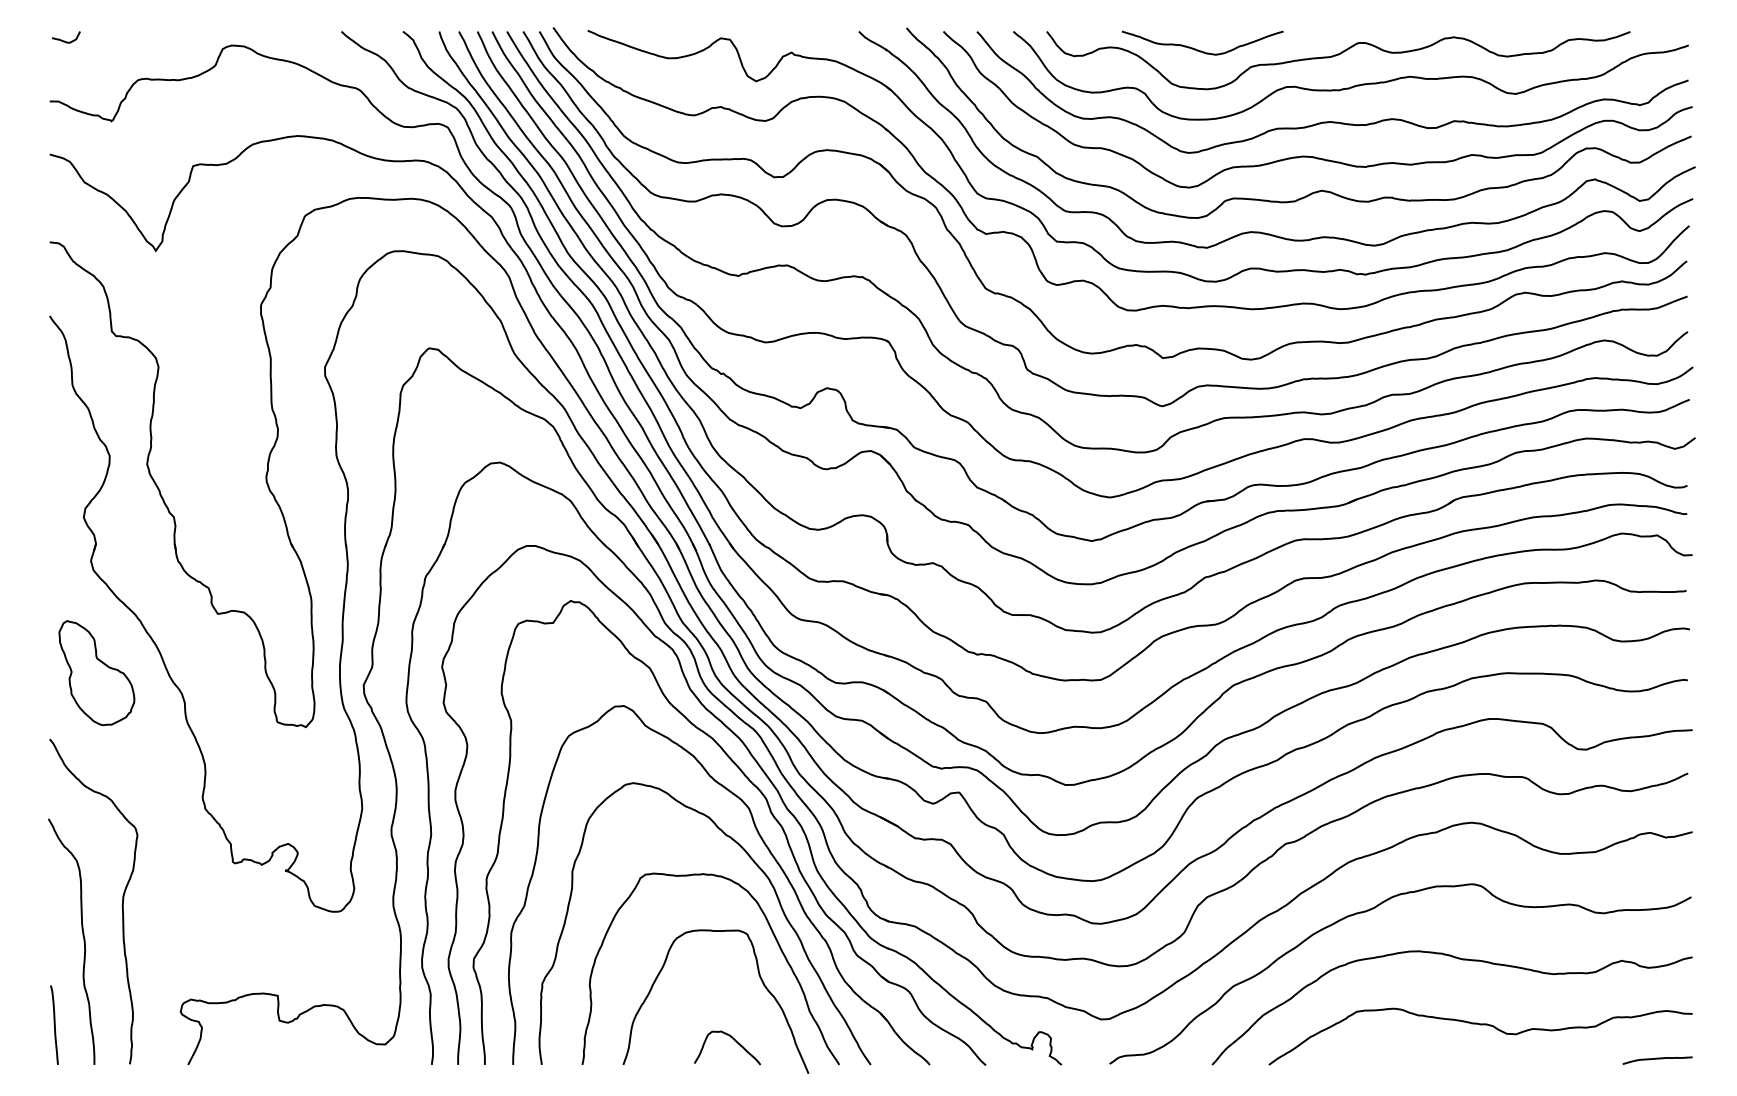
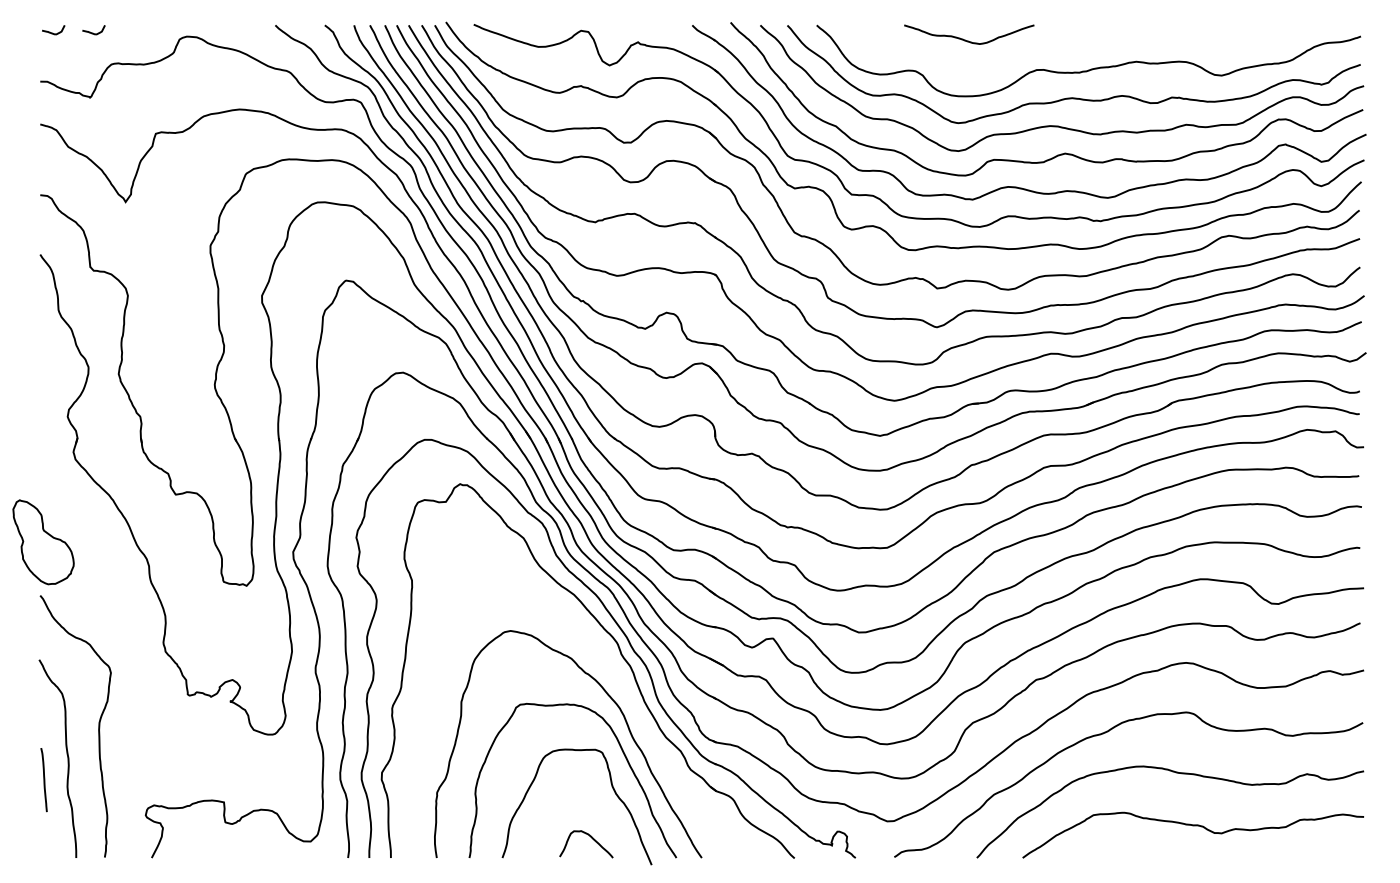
curve: (114, 40) -> (92, 32), added
curve: (1336, 56) -> (1077, 45), removed
part: (96, 673) -> (43, 542), moved
part: (768, 851) -> (619, 686), removed
line: (54, 1024) -> (44, 779), moved
curve: (1657, 1059) -> (1335, 853), removed

